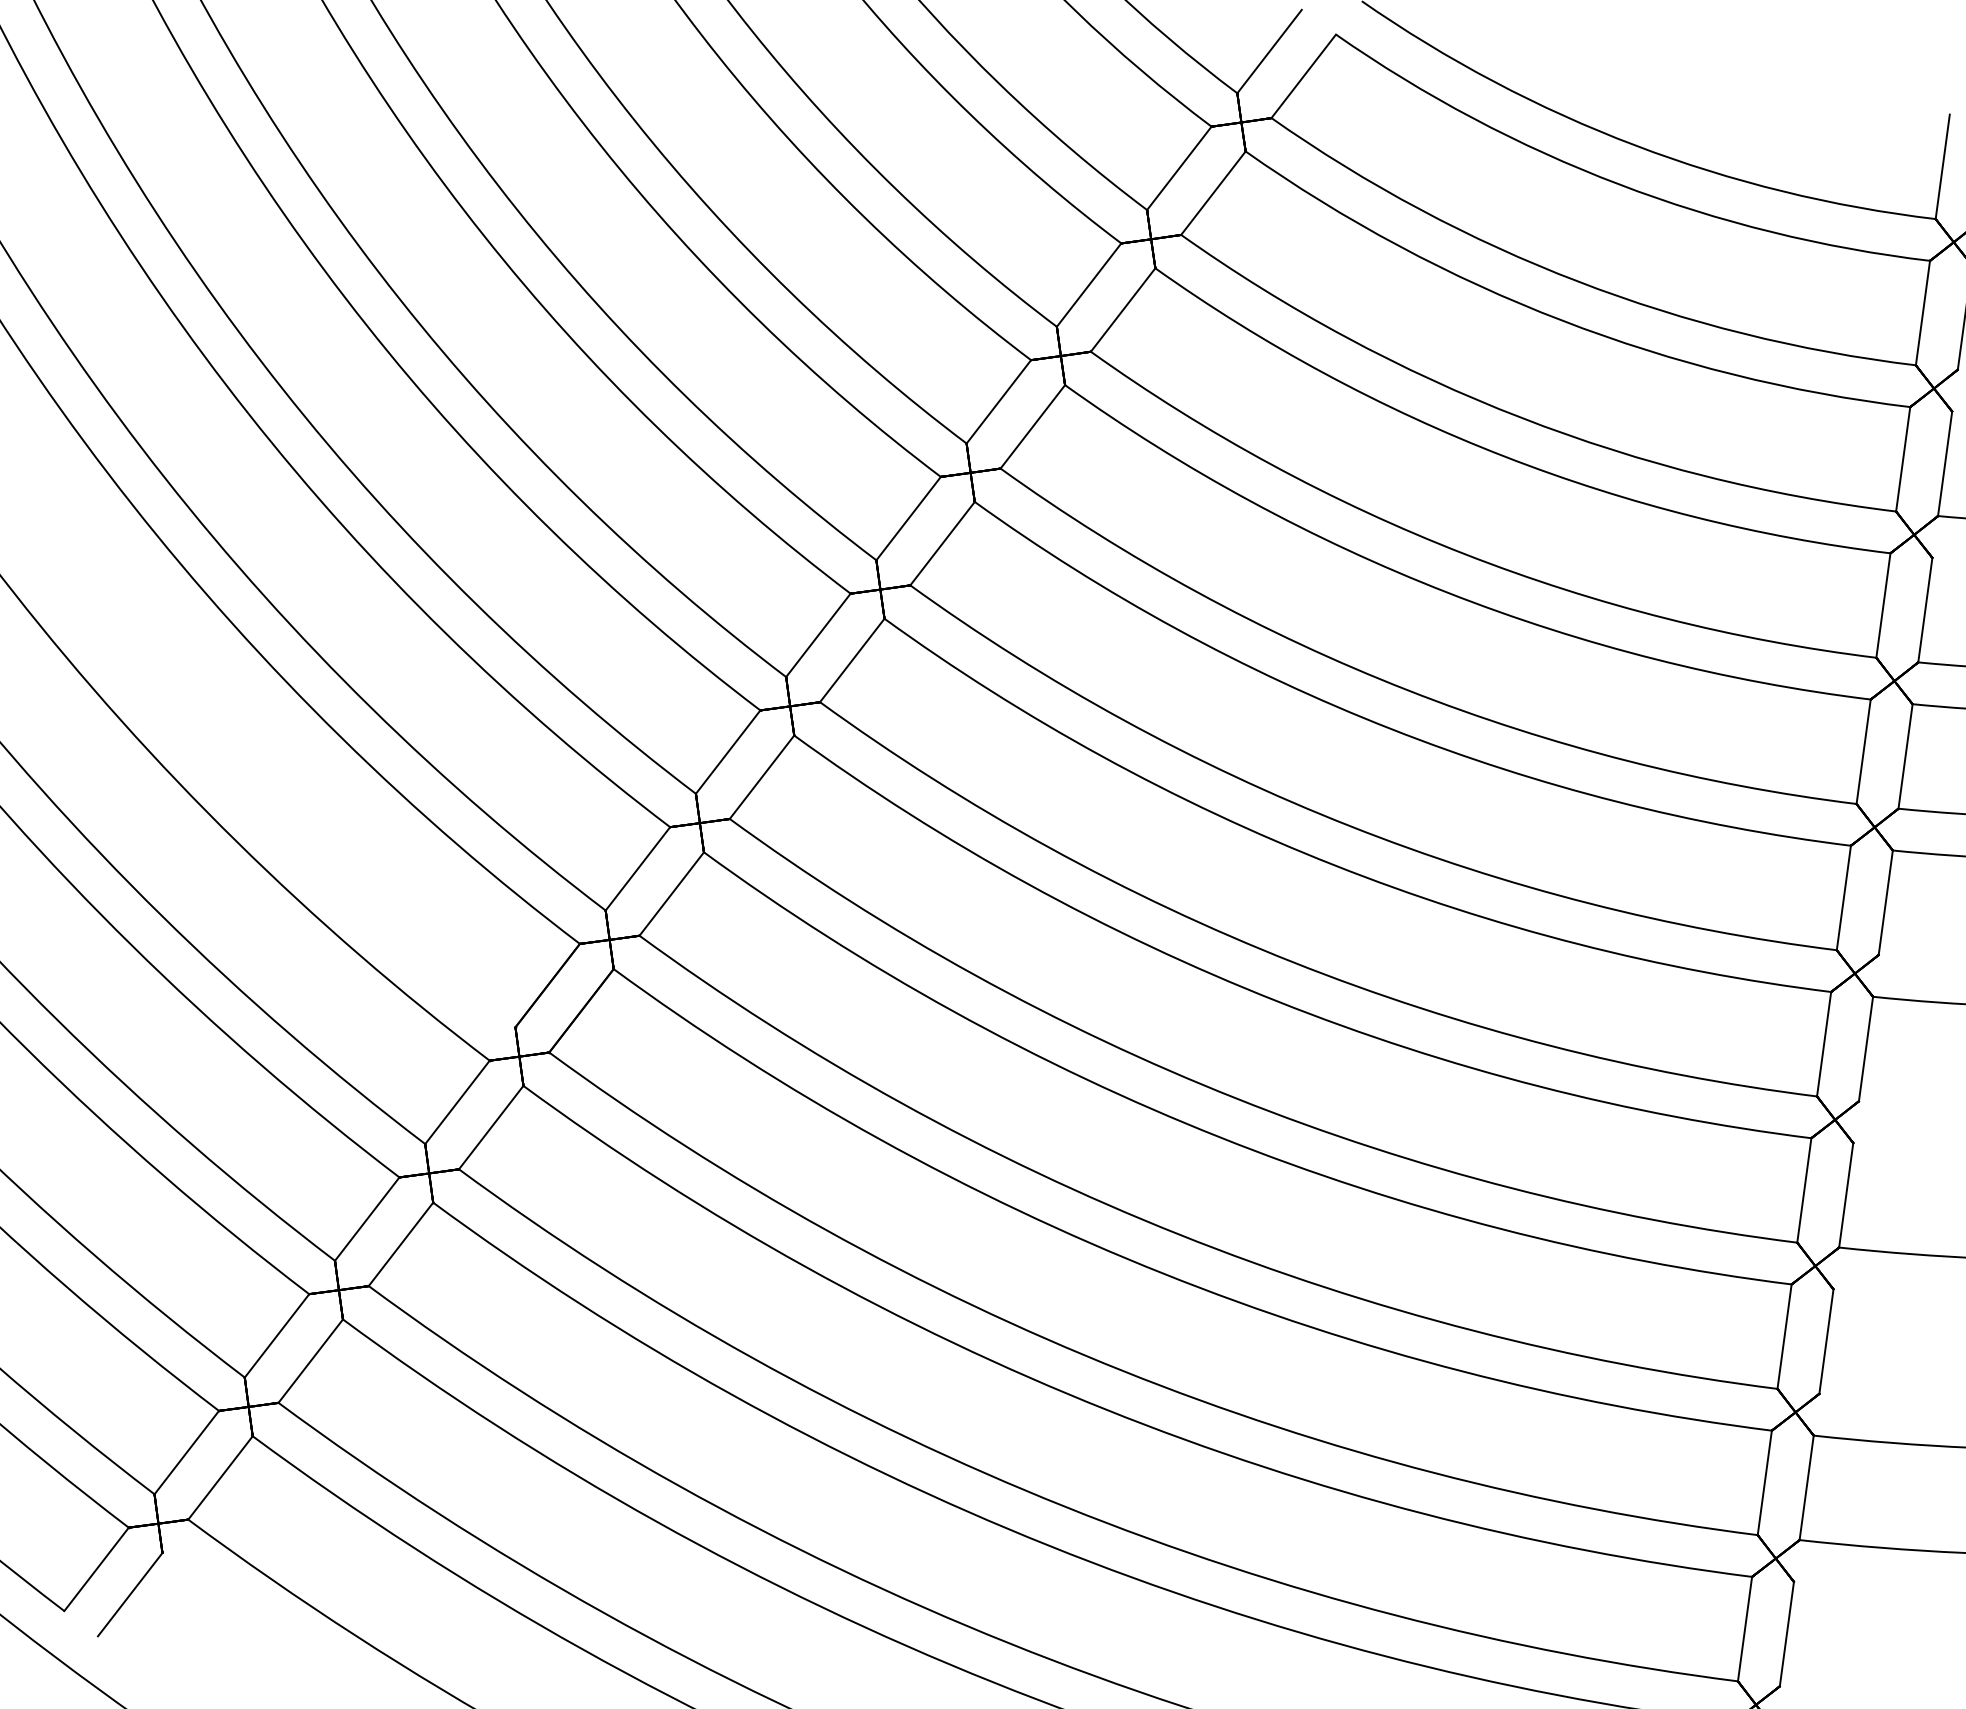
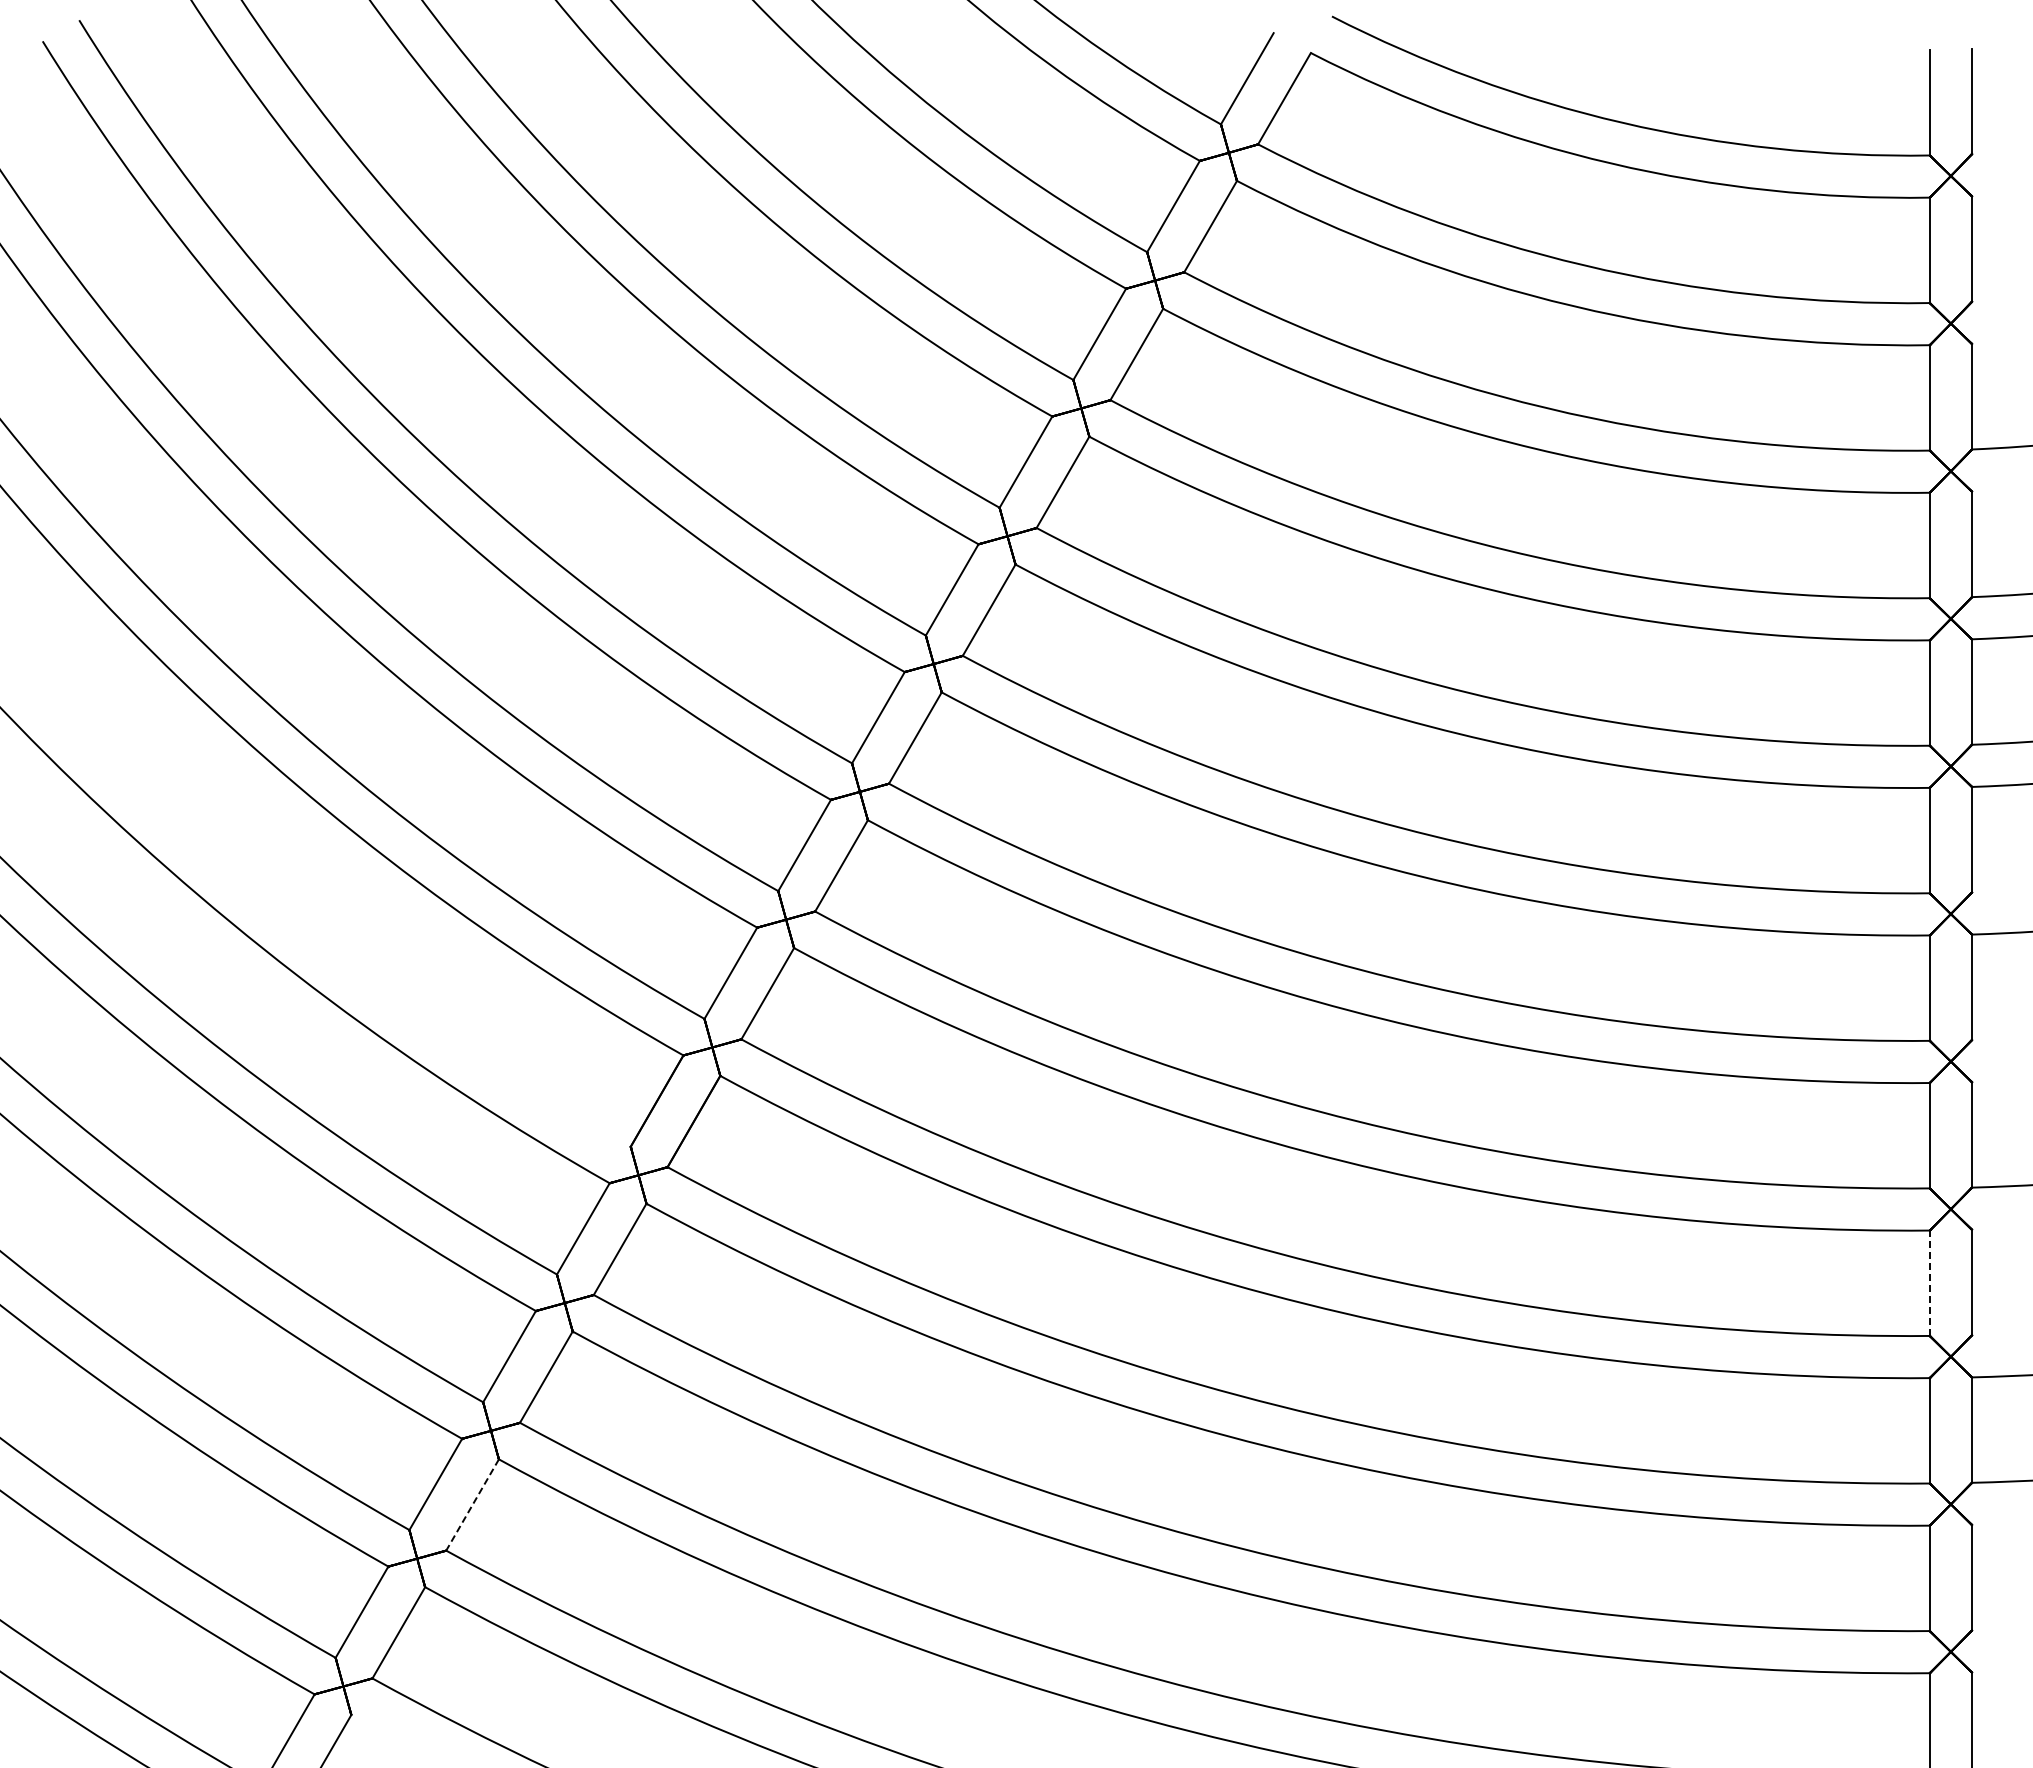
line: (1784, 1336) -> (1929, 1283), solid -> dashed
line: (310, 1360) -> (472, 1504), solid -> dashed

